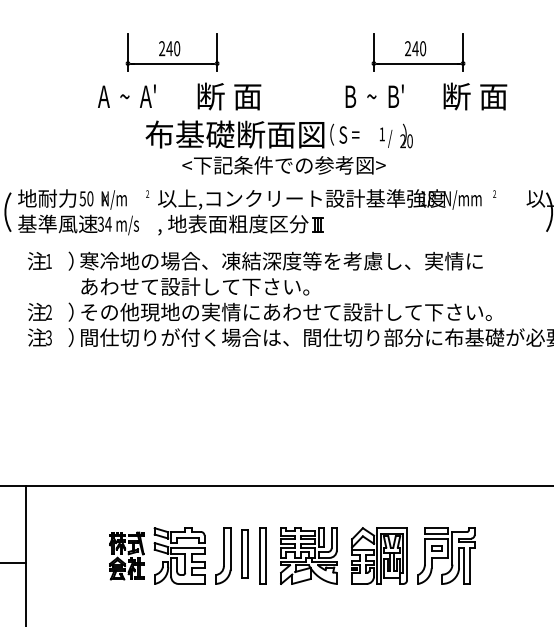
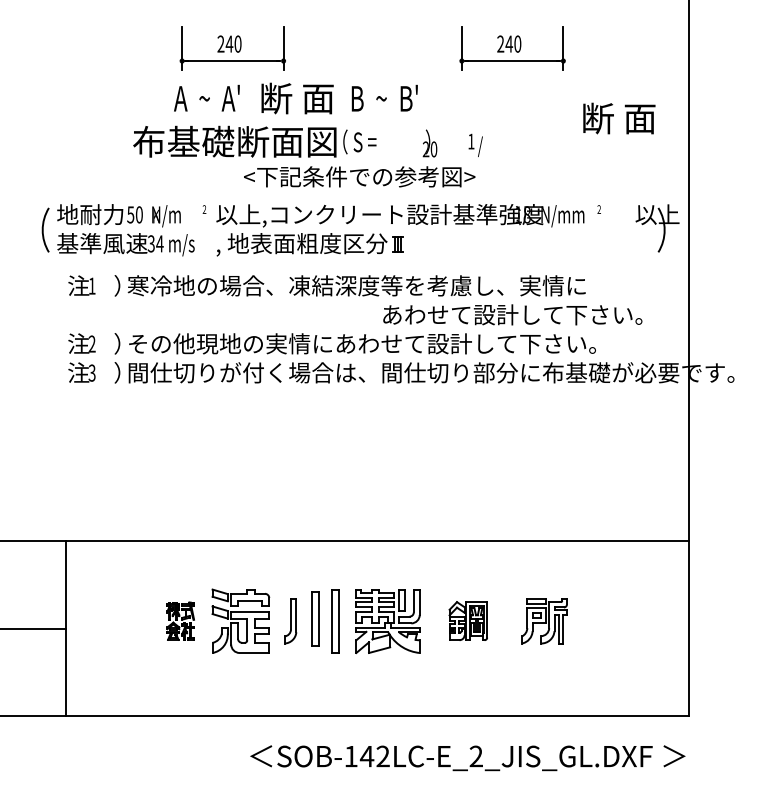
text: (126, 95) -> (206, 97), moved
text: (374, 95) -> (384, 97), moved
text: (475, 96) -> (619, 118), moved
text: (279, 134) -> (285, 141), moved
text: (195, 286) -> (512, 314), moved
part: (126, 555) -> (180, 620), size x0.7
part: (379, 555) -> (468, 620), size x0.6
part: (223, 556) -> (290, 621), size x0.7
part: (446, 556) -> (544, 621), size x0.7

